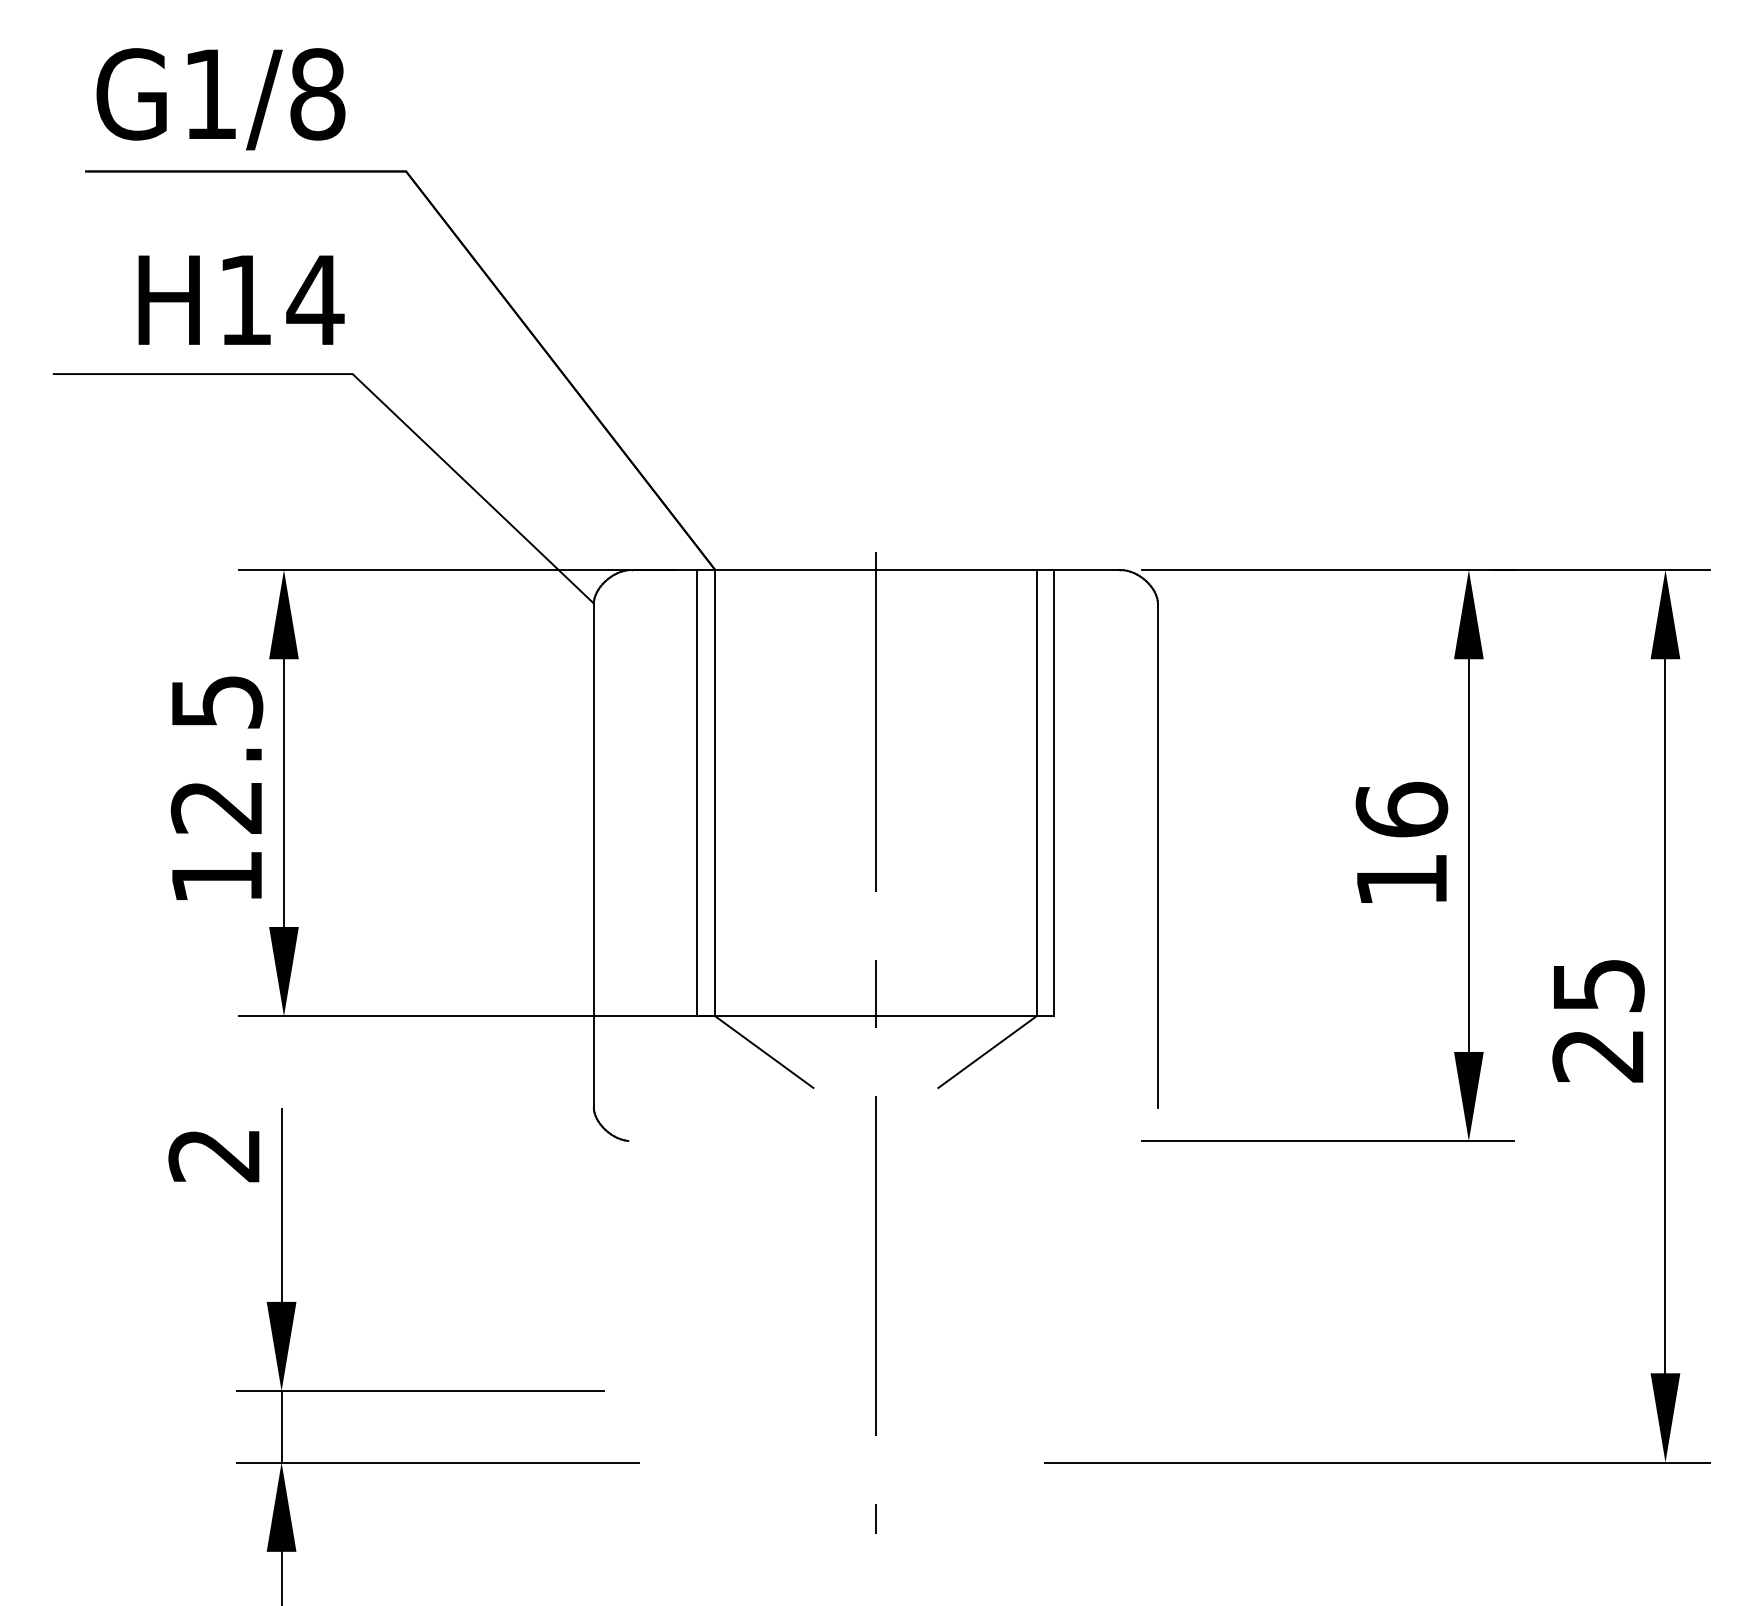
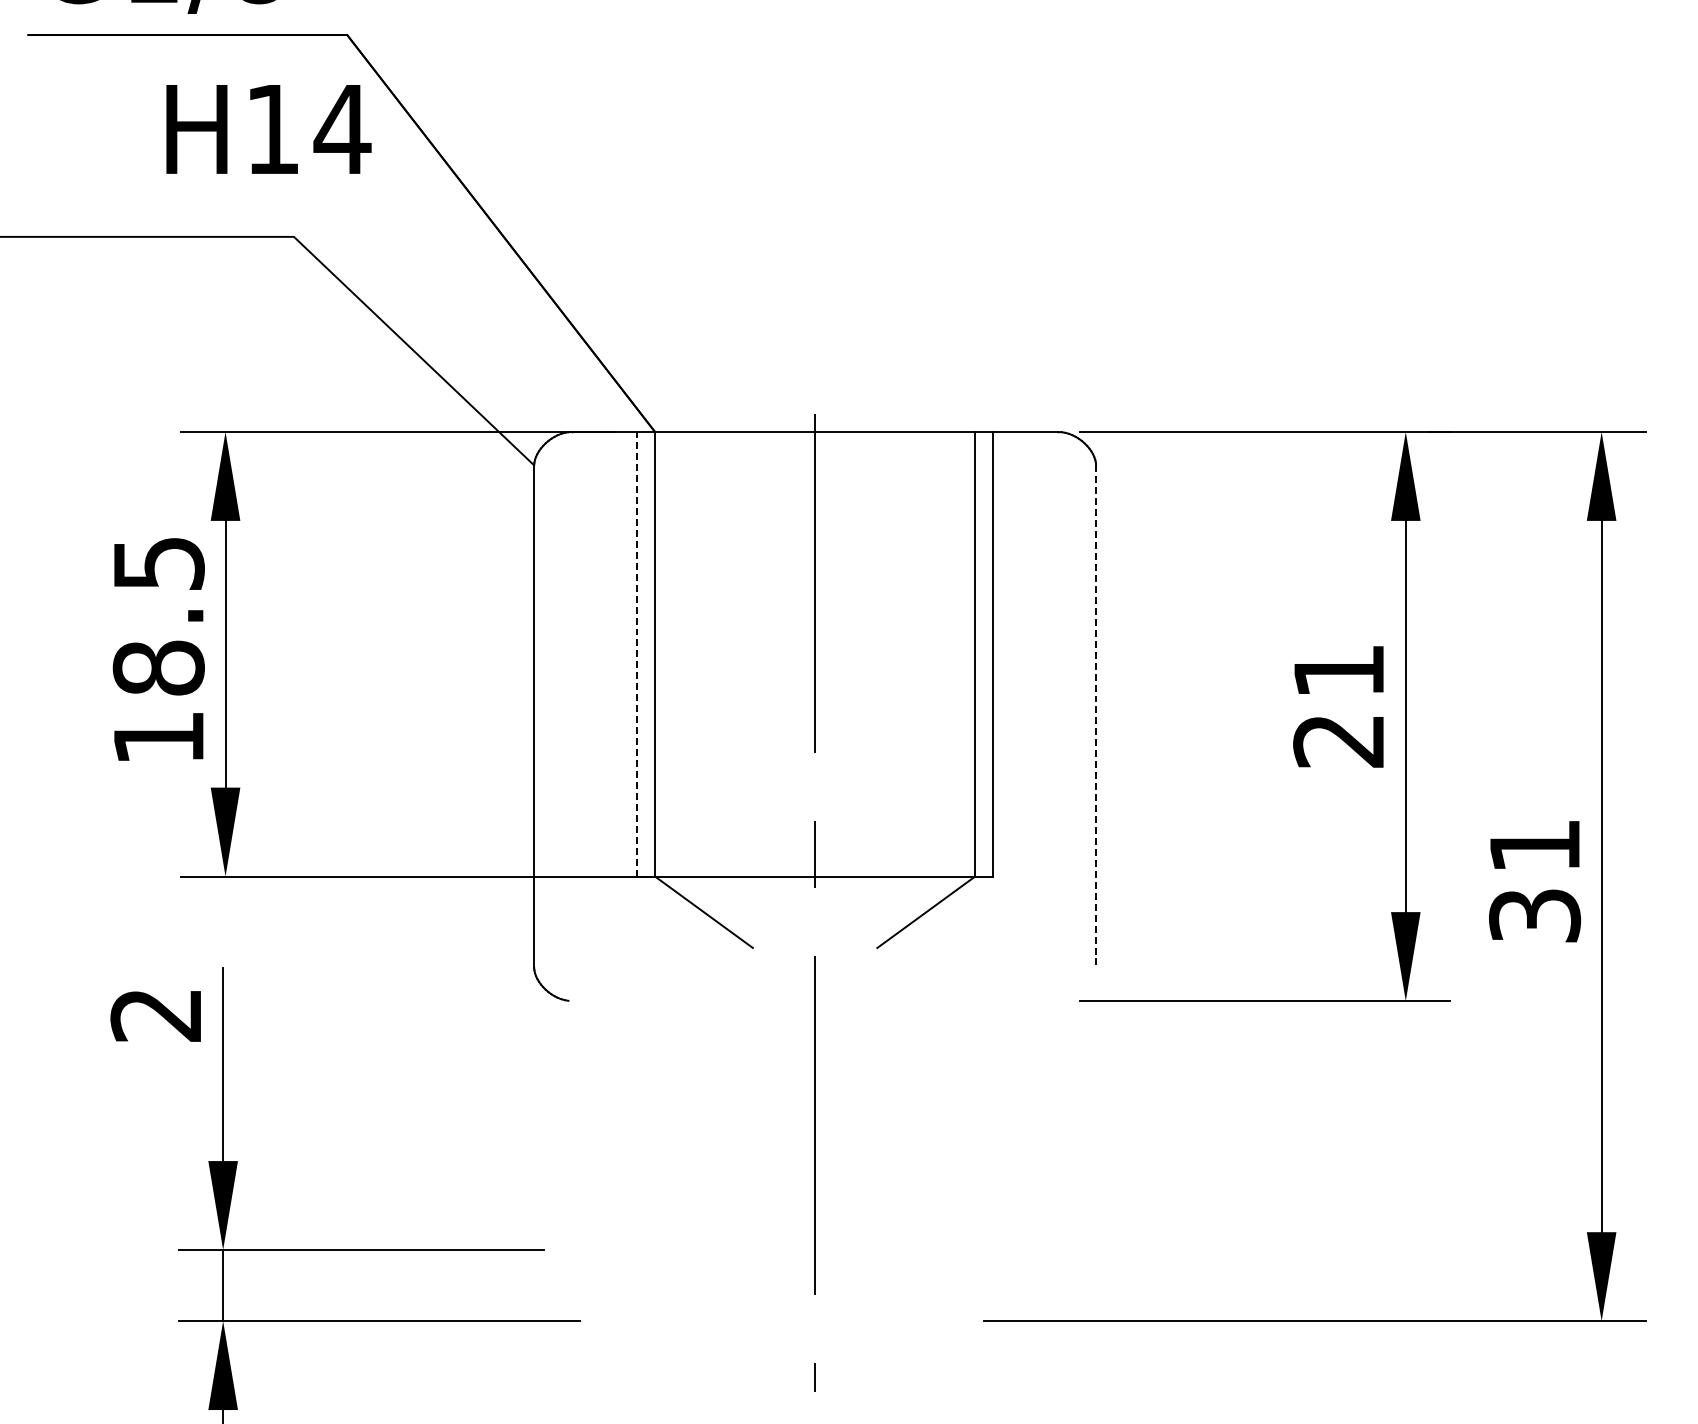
text: (241, 299) -> (268, 128), moved
line: (697, 792) -> (637, 653), solid -> dashed
text: (216, 806) -> (158, 667), 12.5 -> 18.5
text: (1401, 843) -> (1338, 704), 16 -> 21
line: (1157, 856) -> (1095, 717), solid -> dashed
text: (1598, 1021) -> (1534, 881), 25 -> 31

